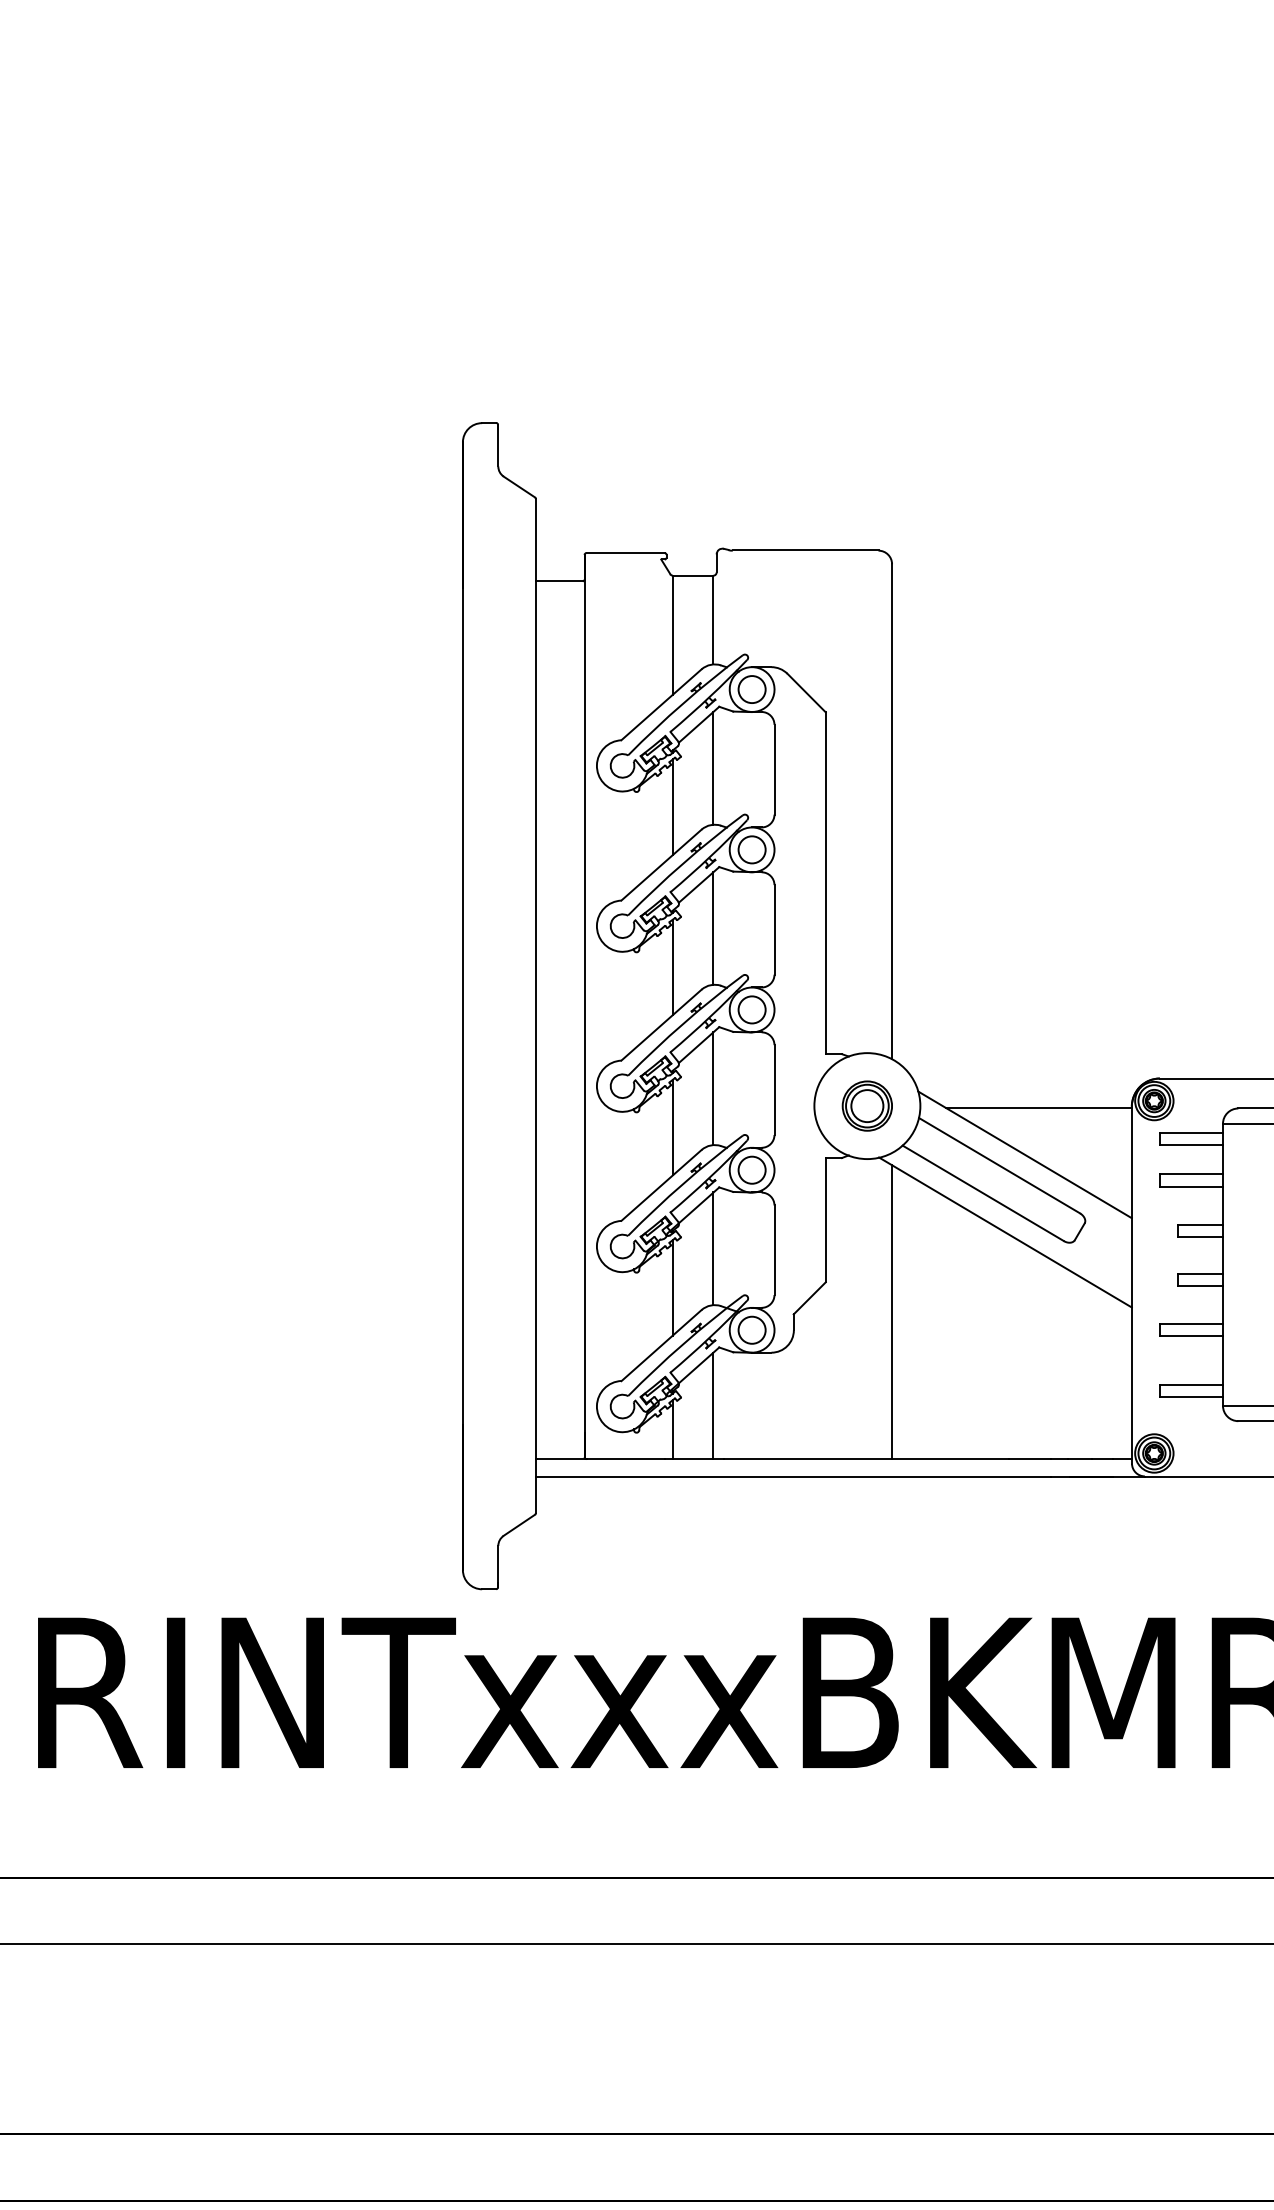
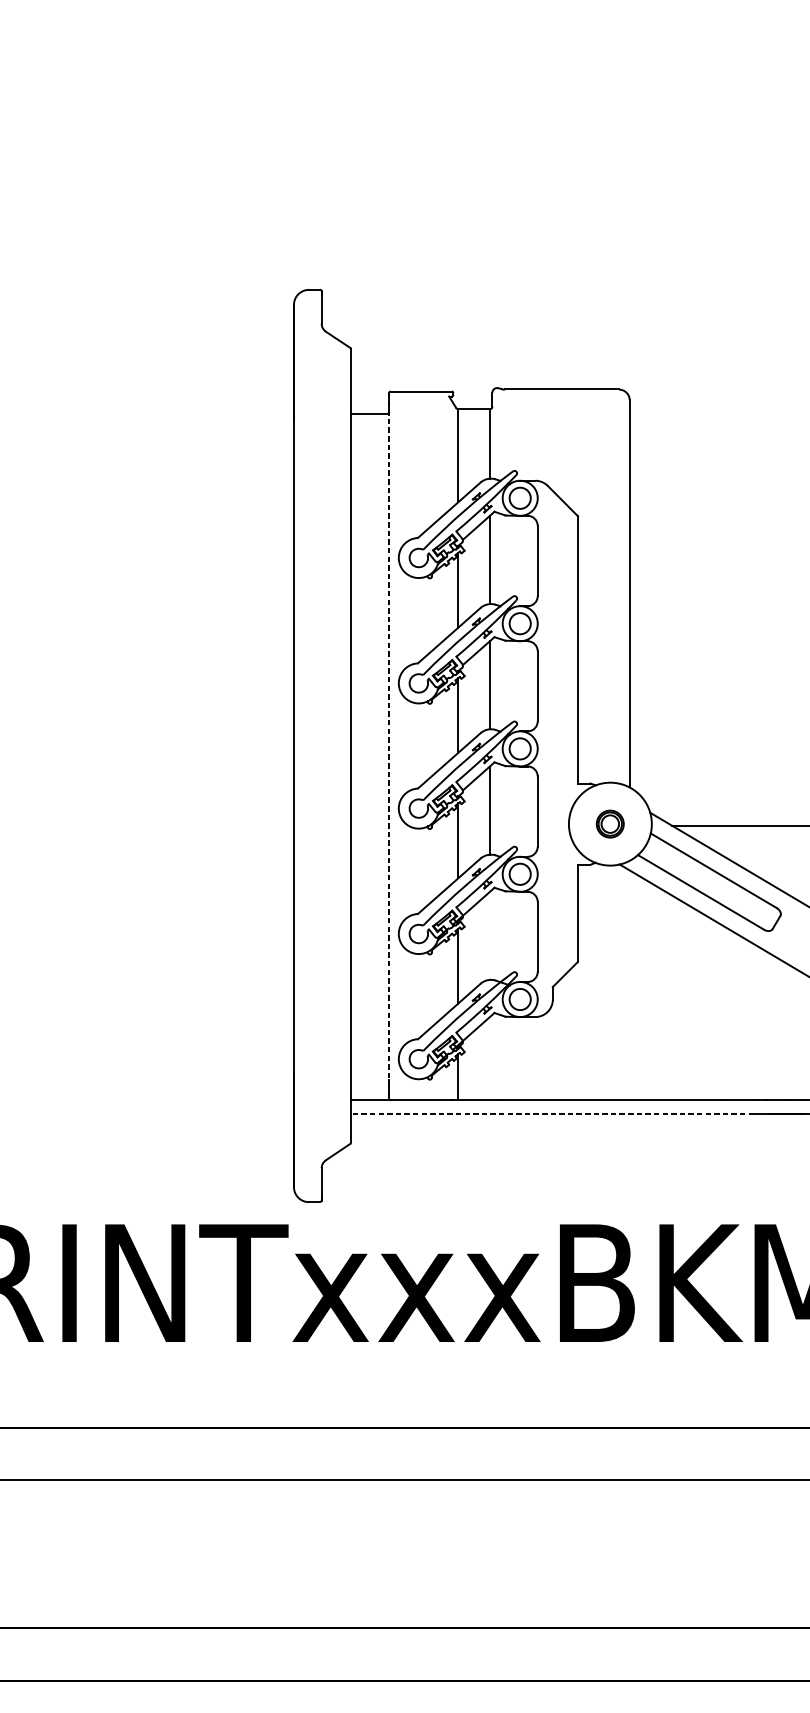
line: (584, 1006) -> (389, 746), solid -> dashed
part: (866, 1105) -> (609, 823), size x0.7
line: (713, 1248) -> (490, 935), removed
line: (892, 1312) -> (630, 985), removed
line: (713, 1405) -> (490, 1058), removed
line: (793, 1476) -> (552, 1113), solid -> dashed

